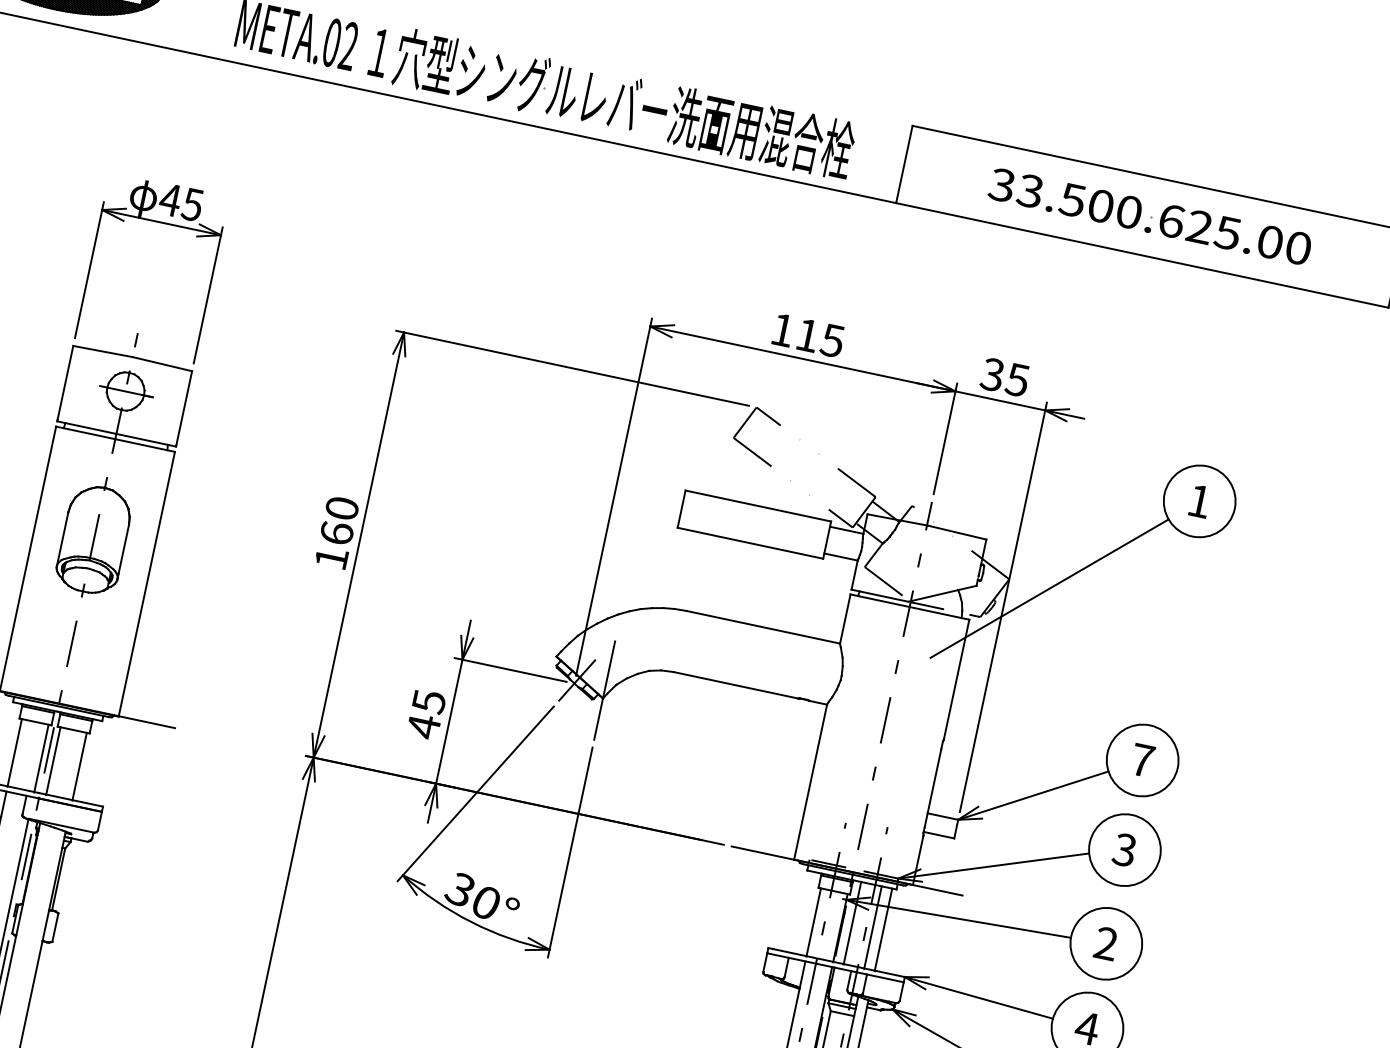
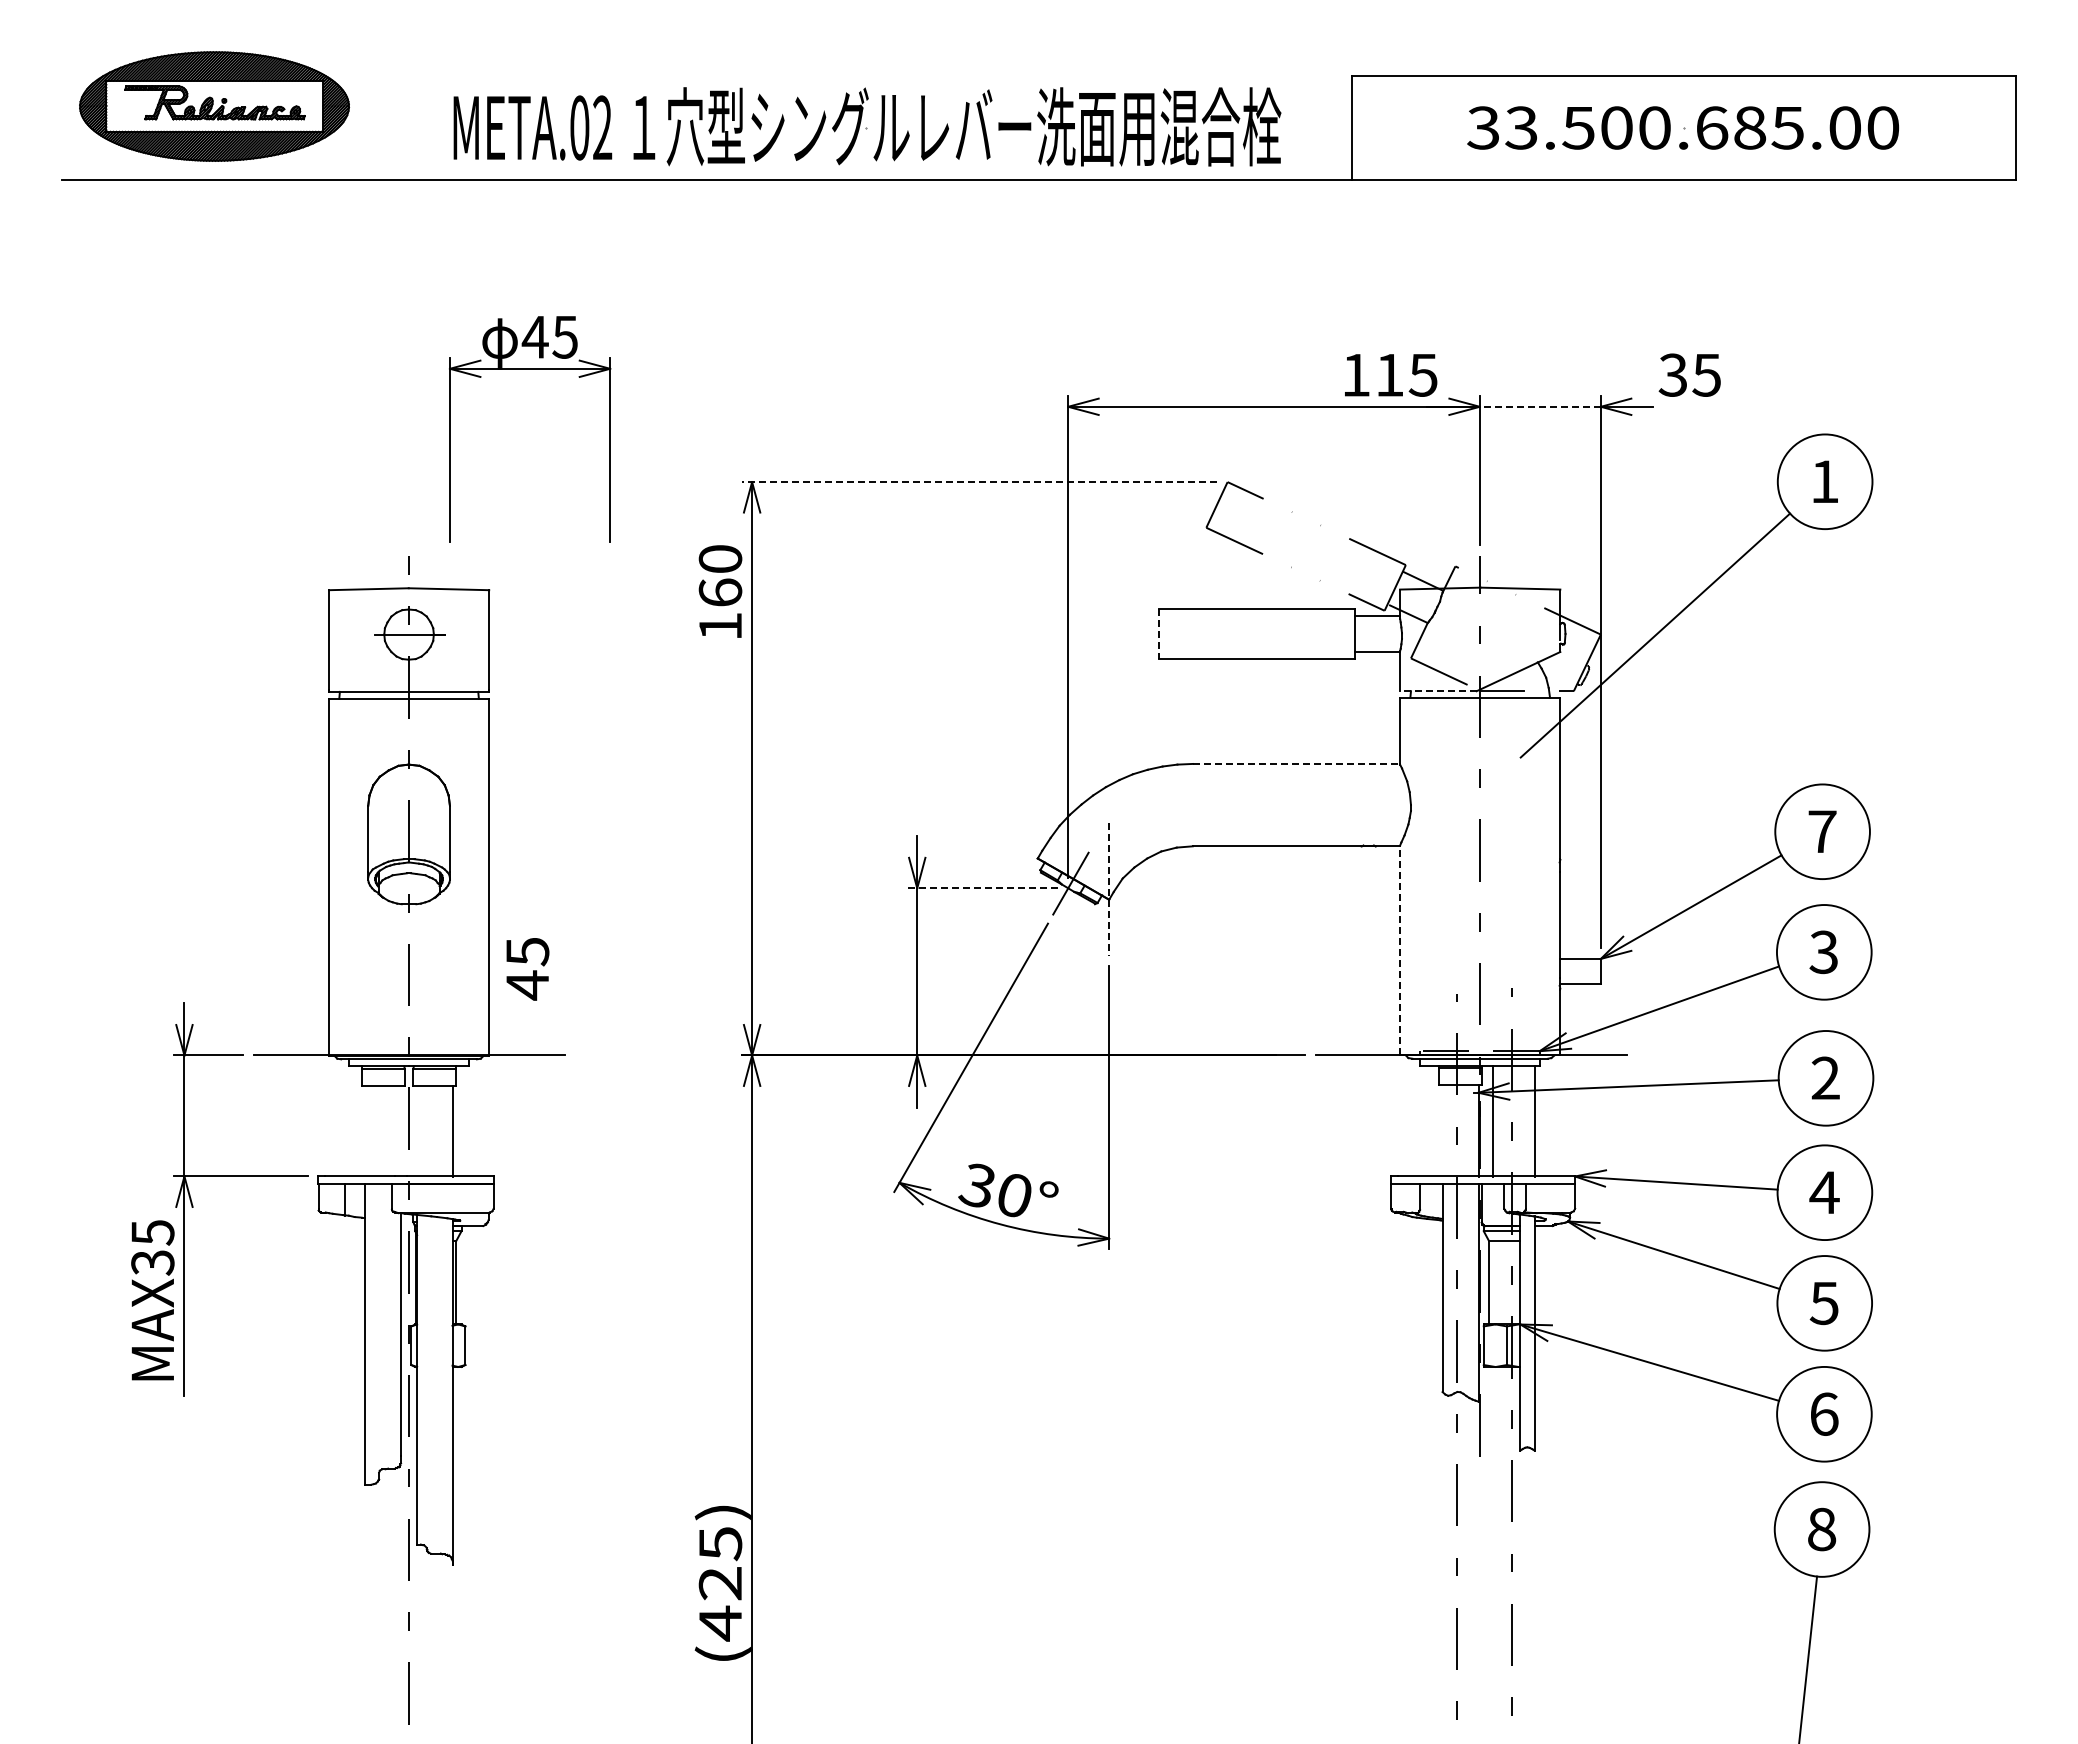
part: (161, 223) -> (530, 369), moved
text: (1200, 226) -> (1750, 127), 33.500.625.00 -> 33.500.685.00
text: (808, 335) -> (1391, 375), moved
line: (572, 368) -> (979, 482), solid -> dashed
text: (1004, 376) -> (1689, 374), moved
line: (1000, 400) -> (1540, 406), solid -> dashed
line: (681, 509) -> (1158, 634), solid -> dashed
text: (337, 532) -> (720, 591), moved
line: (879, 595) -> (1437, 691), solid -> dashed
line: (763, 626) -> (1296, 763), solid -> dashed
line: (510, 669) -> (981, 888), solid -> dashed
line: (604, 690) -> (1109, 889), solid -> dashed
text: (426, 714) -> (527, 969), moved
line: (15, 753) -> (365, 1131), removed
line: (41, 758) -> (401, 1131), removed
line: (53, 761) -> (417, 1131), removed
line: (810, 781) -> (1400, 950), solid -> dashed
line: (813, 922) -> (1442, 1131), removed
line: (873, 927) -> (1520, 1121), removed

